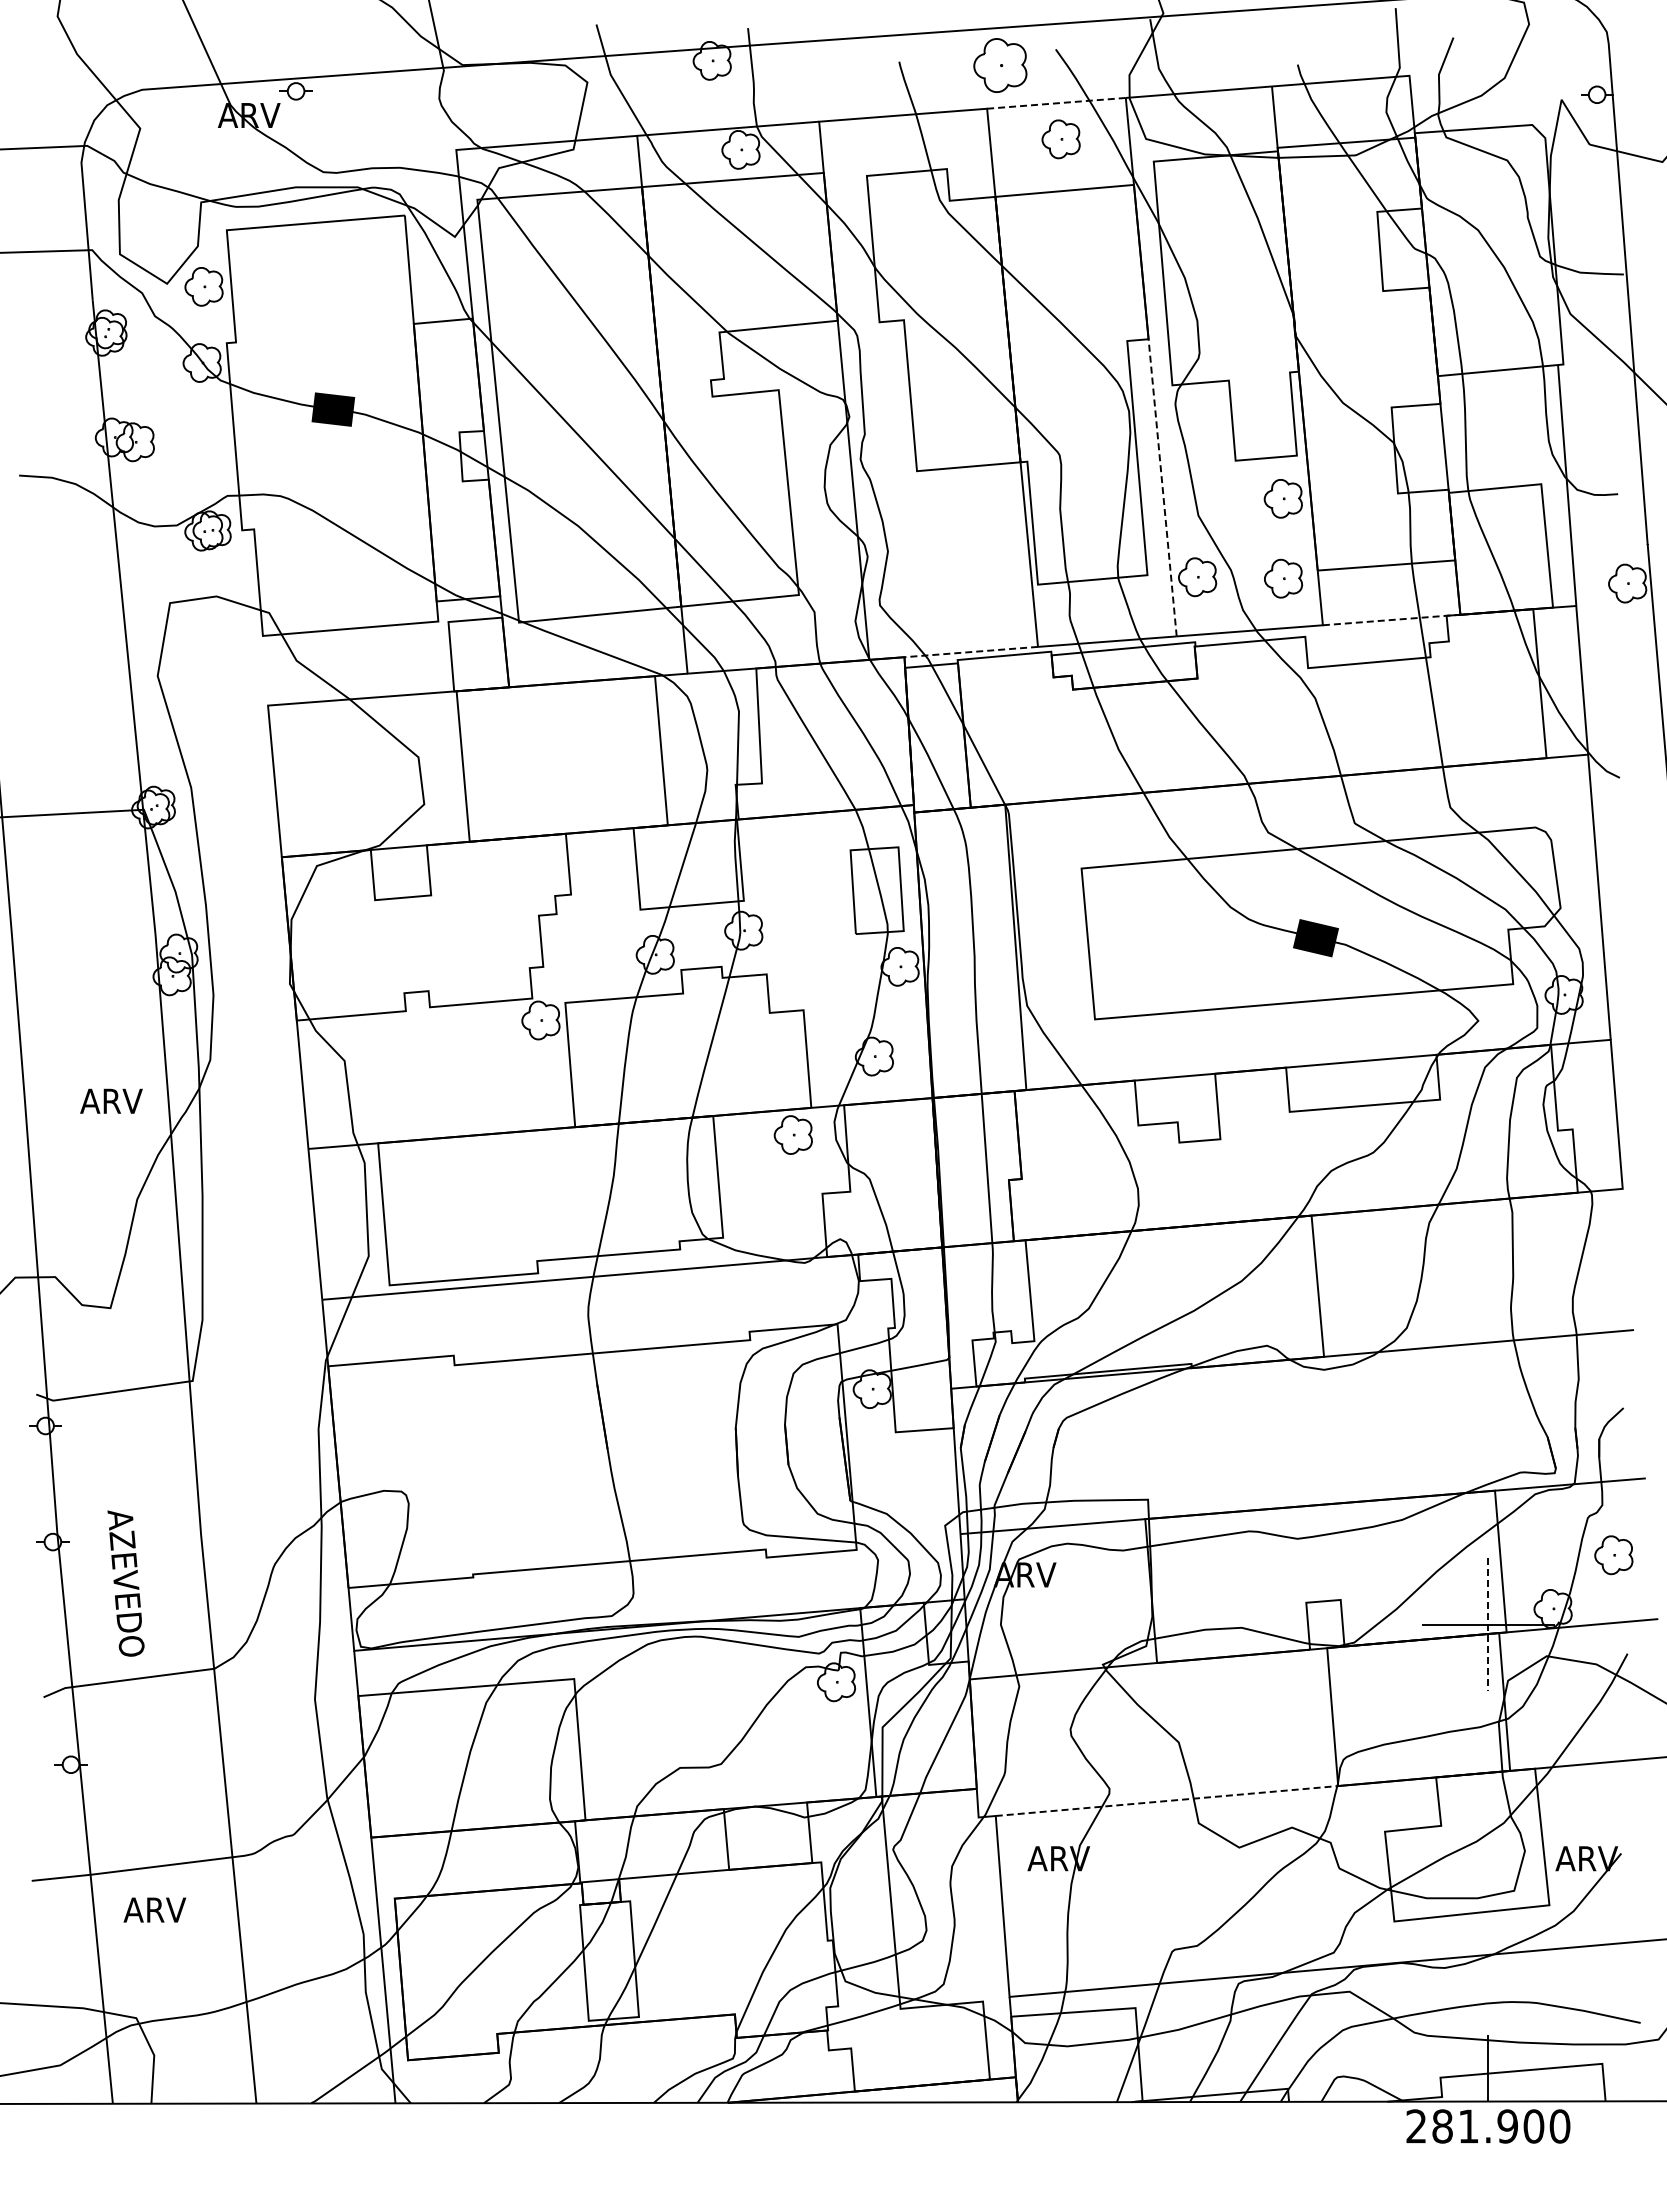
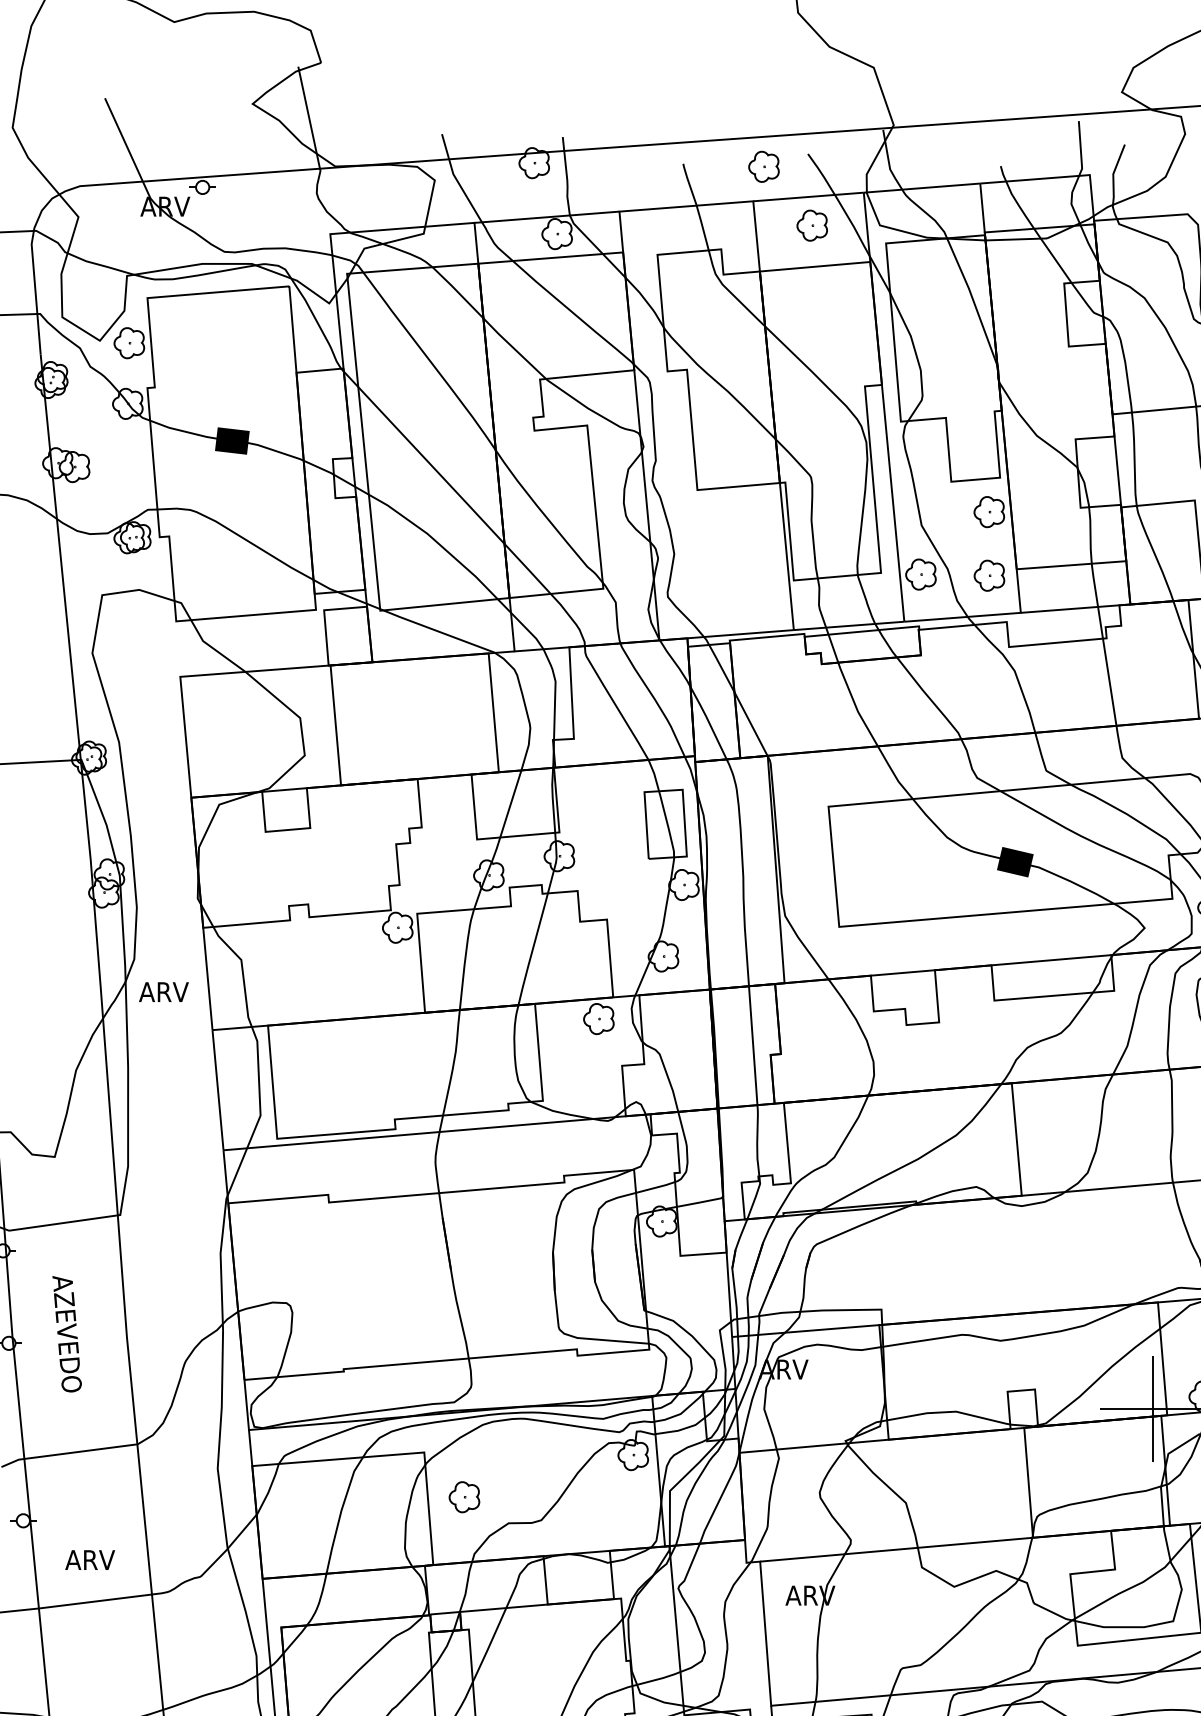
part: (1000, 65) -> (763, 166), size x0.71
line: (1056, 103) -> (808, 197), dashed -> solid
line: (1162, 487) -> (893, 503), dashed -> solid
line: (1392, 619) -> (1076, 608), dashed -> solid
line: (971, 652) -> (740, 634), dashed -> solid
text: (111, 1100) -> (163, 991), moved
text: (125, 1583) -> (66, 1334), moved
line: (1488, 1625) -> (1152, 1409), dashed -> solid
part: (624, 1735) -> (464, 1497), added
line: (1166, 1801) -> (896, 1550), dashed -> solid
text: (154, 1909) -> (89, 1559), moved

